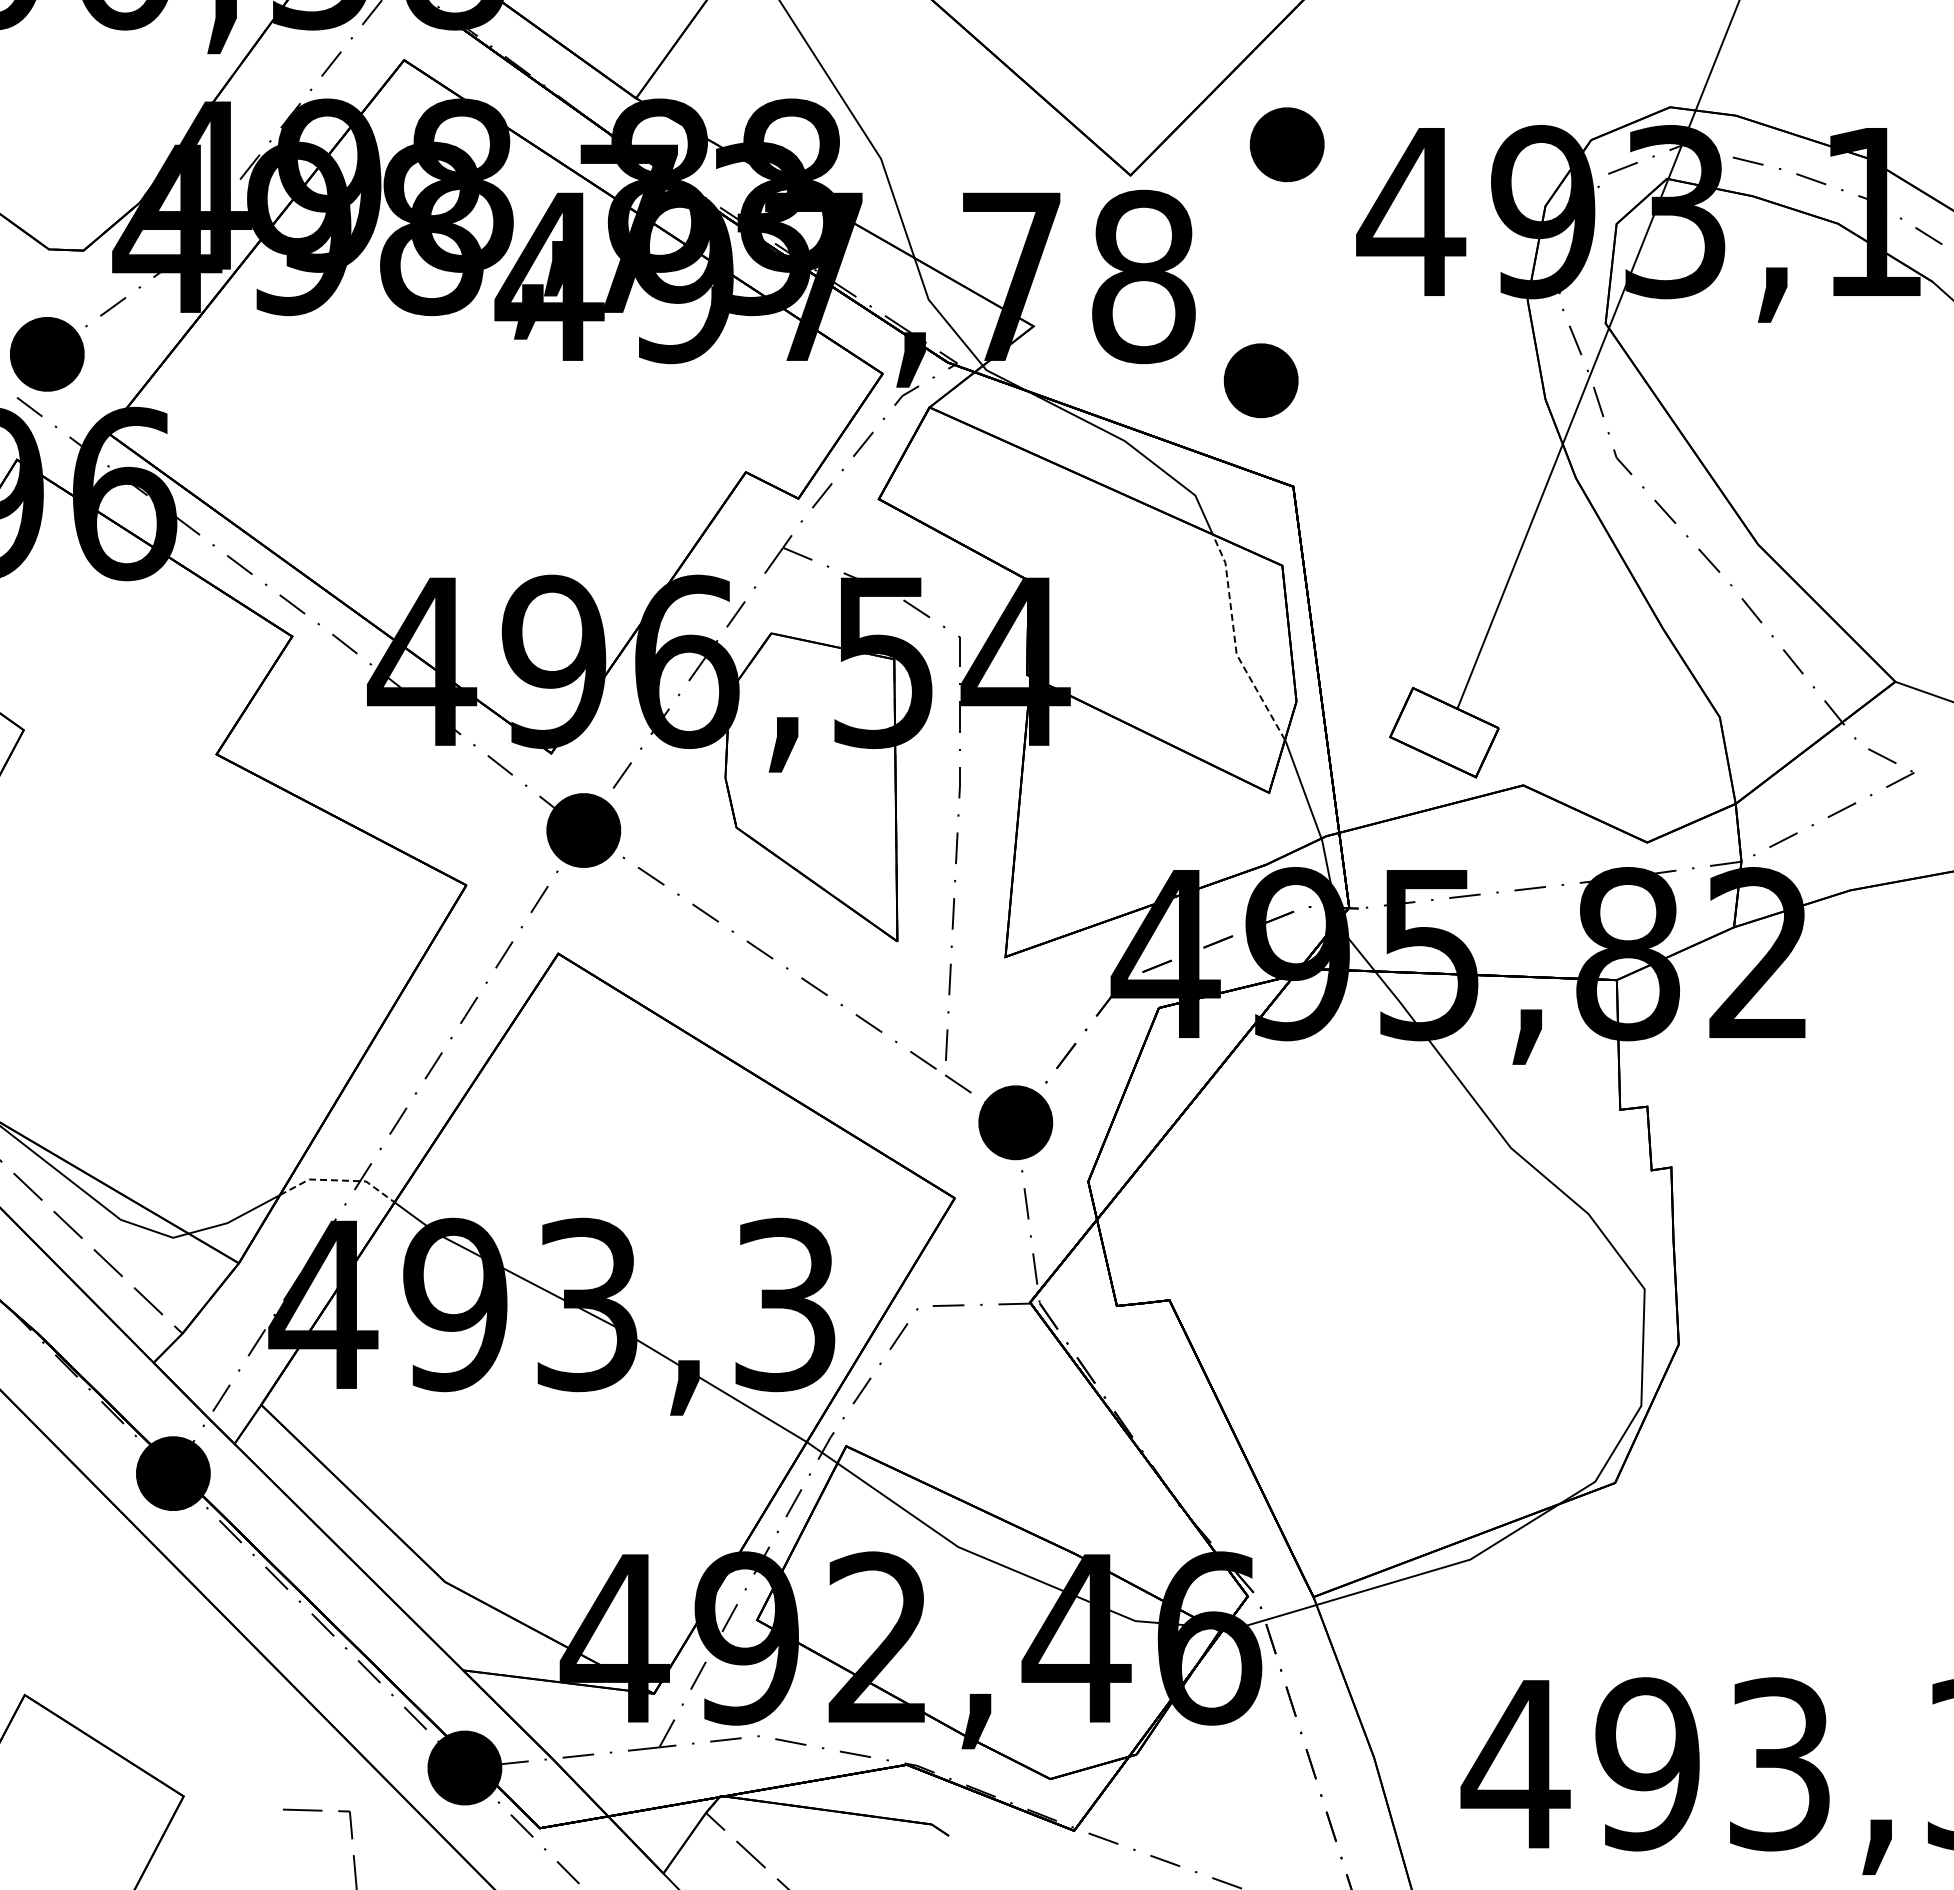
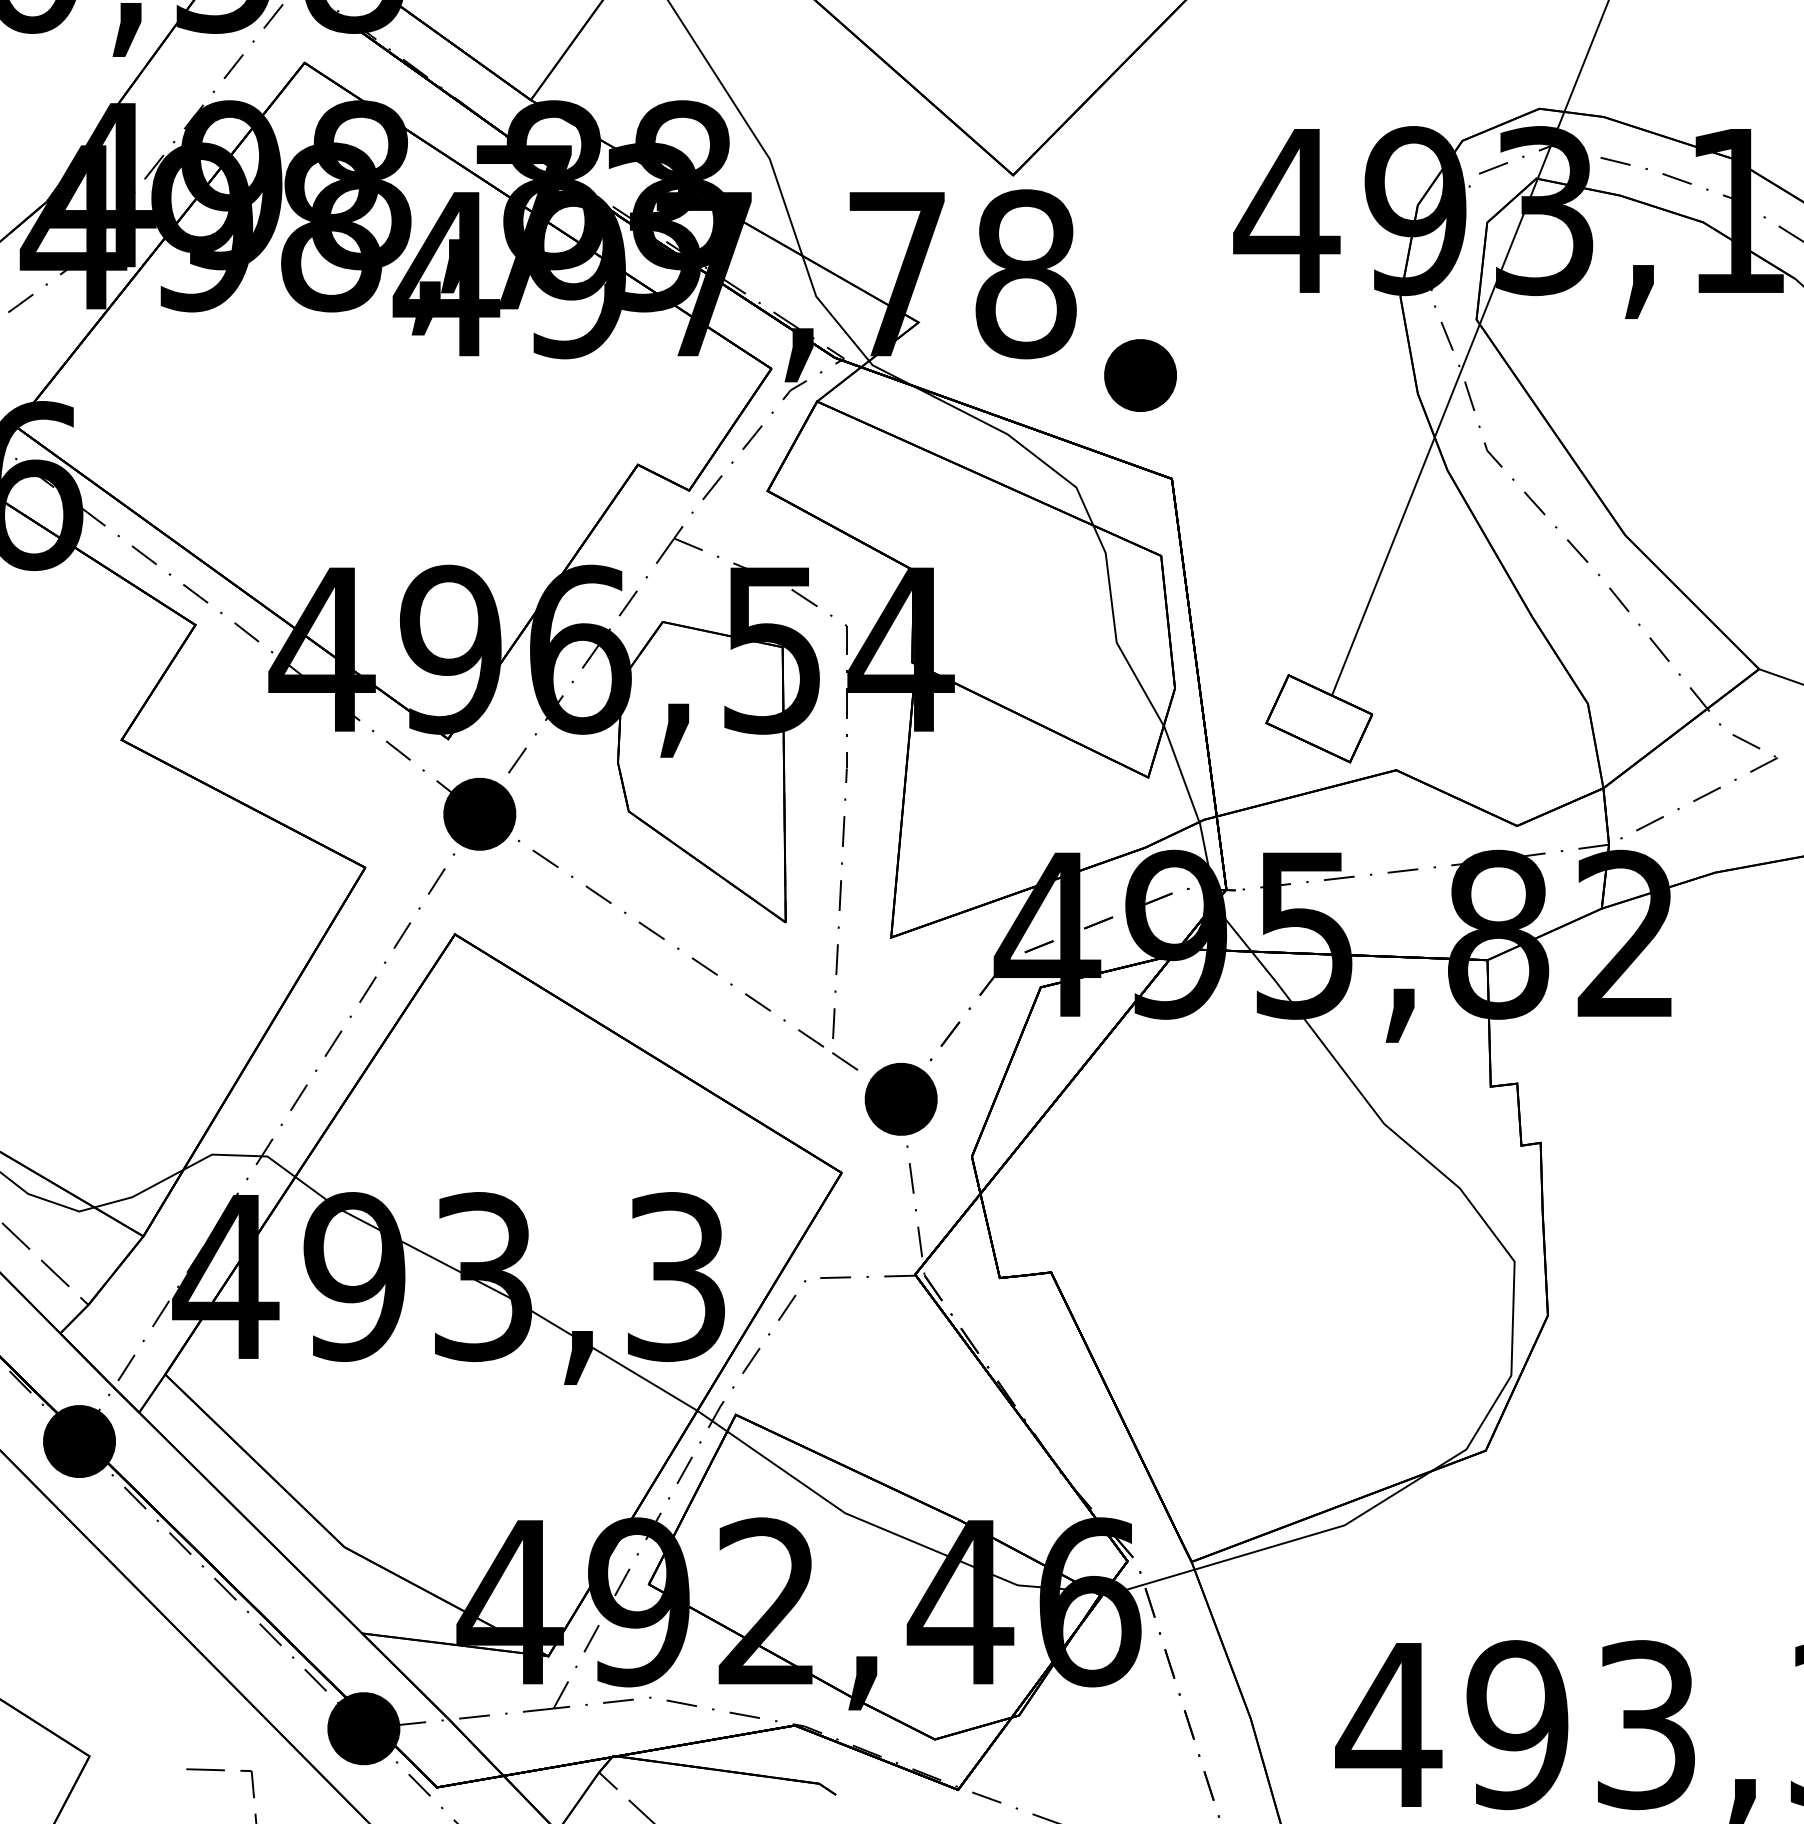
part: (1286, 144) -> (1165, 145), removed
line: (1235, 641) -> (1115, 629), dashed -> solid
line: (339, 1180) -> (241, 1155), dashed -> solid

